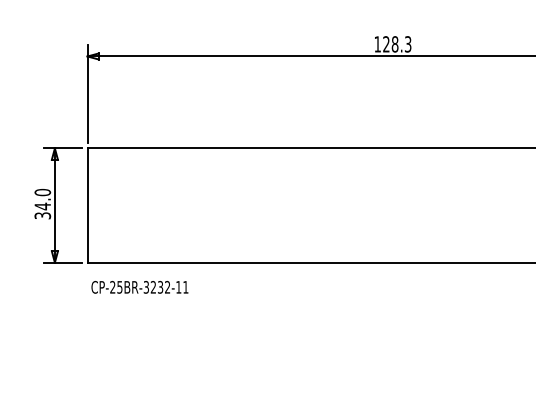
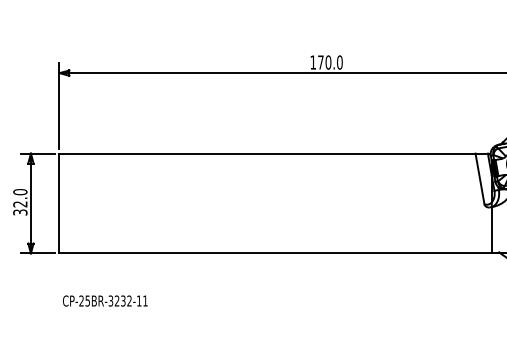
text: (397, 44) -> (330, 62), 128.3 -> 170.0
text: (42, 206) -> (20, 204), 34.0 -> 32.0
text: (140, 286) -> (105, 300), moved

